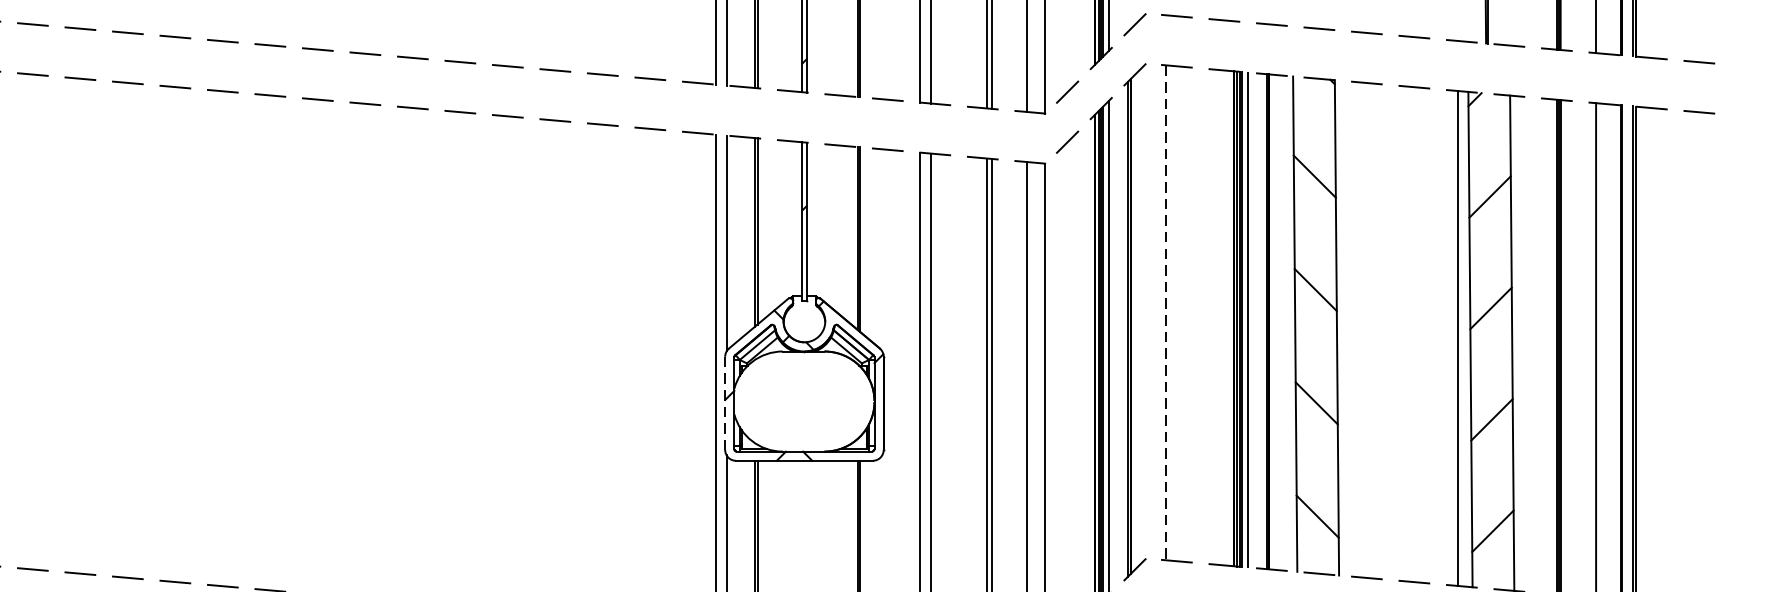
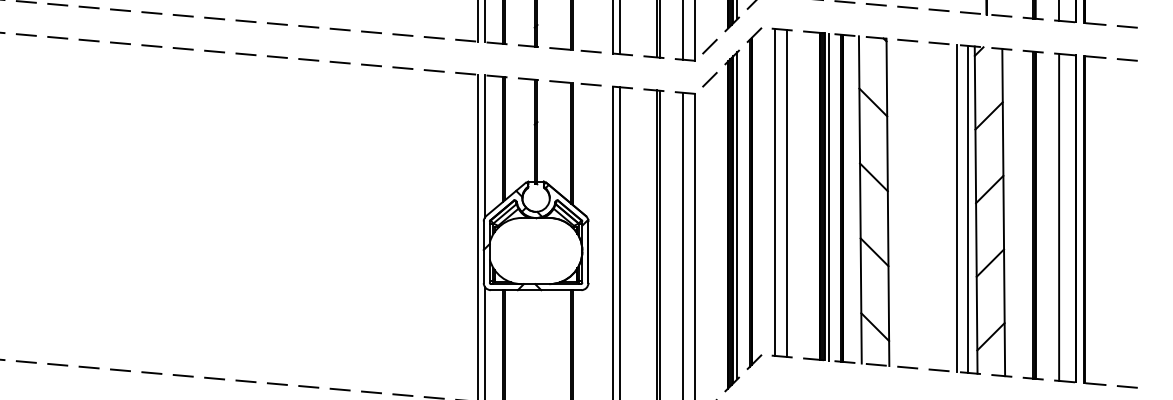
line: (1166, 312) -> (775, 192), dashed -> solid
line: (1183, 312) -> (786, 192), added
line: (1440, 335) -> (956, 207), added
line: (724, 403) -> (483, 252), dashed -> solid

